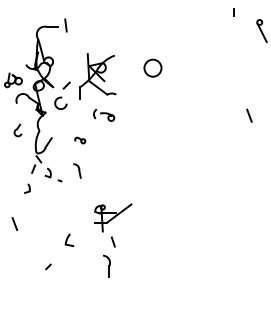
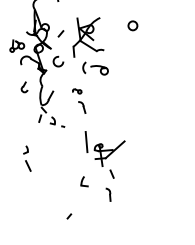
circle: (152, 68) -> (132, 26), size x0.62
line: (66, 85) -> (60, 33), moved
part: (103, 115) -> (94, 68), size x1.43
part: (77, 170) -> (82, 107), moved
part: (27, 188) -> (25, 149), moved
line: (86, 201) -> (86, 142), added
part: (69, 239) -> (84, 181), moved
part: (107, 265) -> (108, 194), size x0.71
line: (48, 266) -> (69, 216), moved

